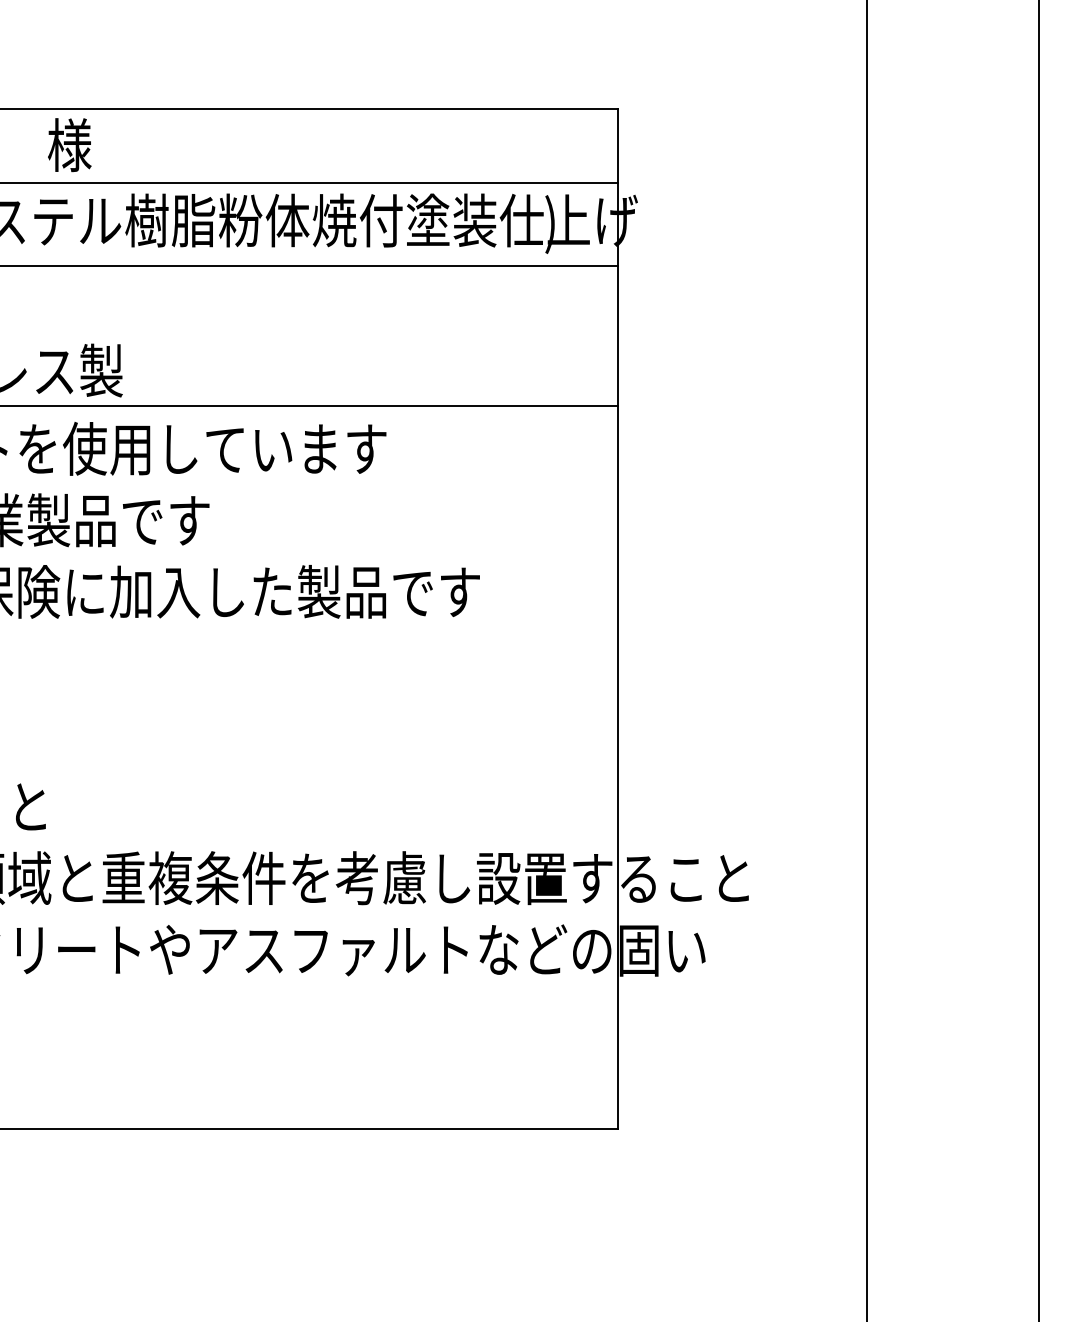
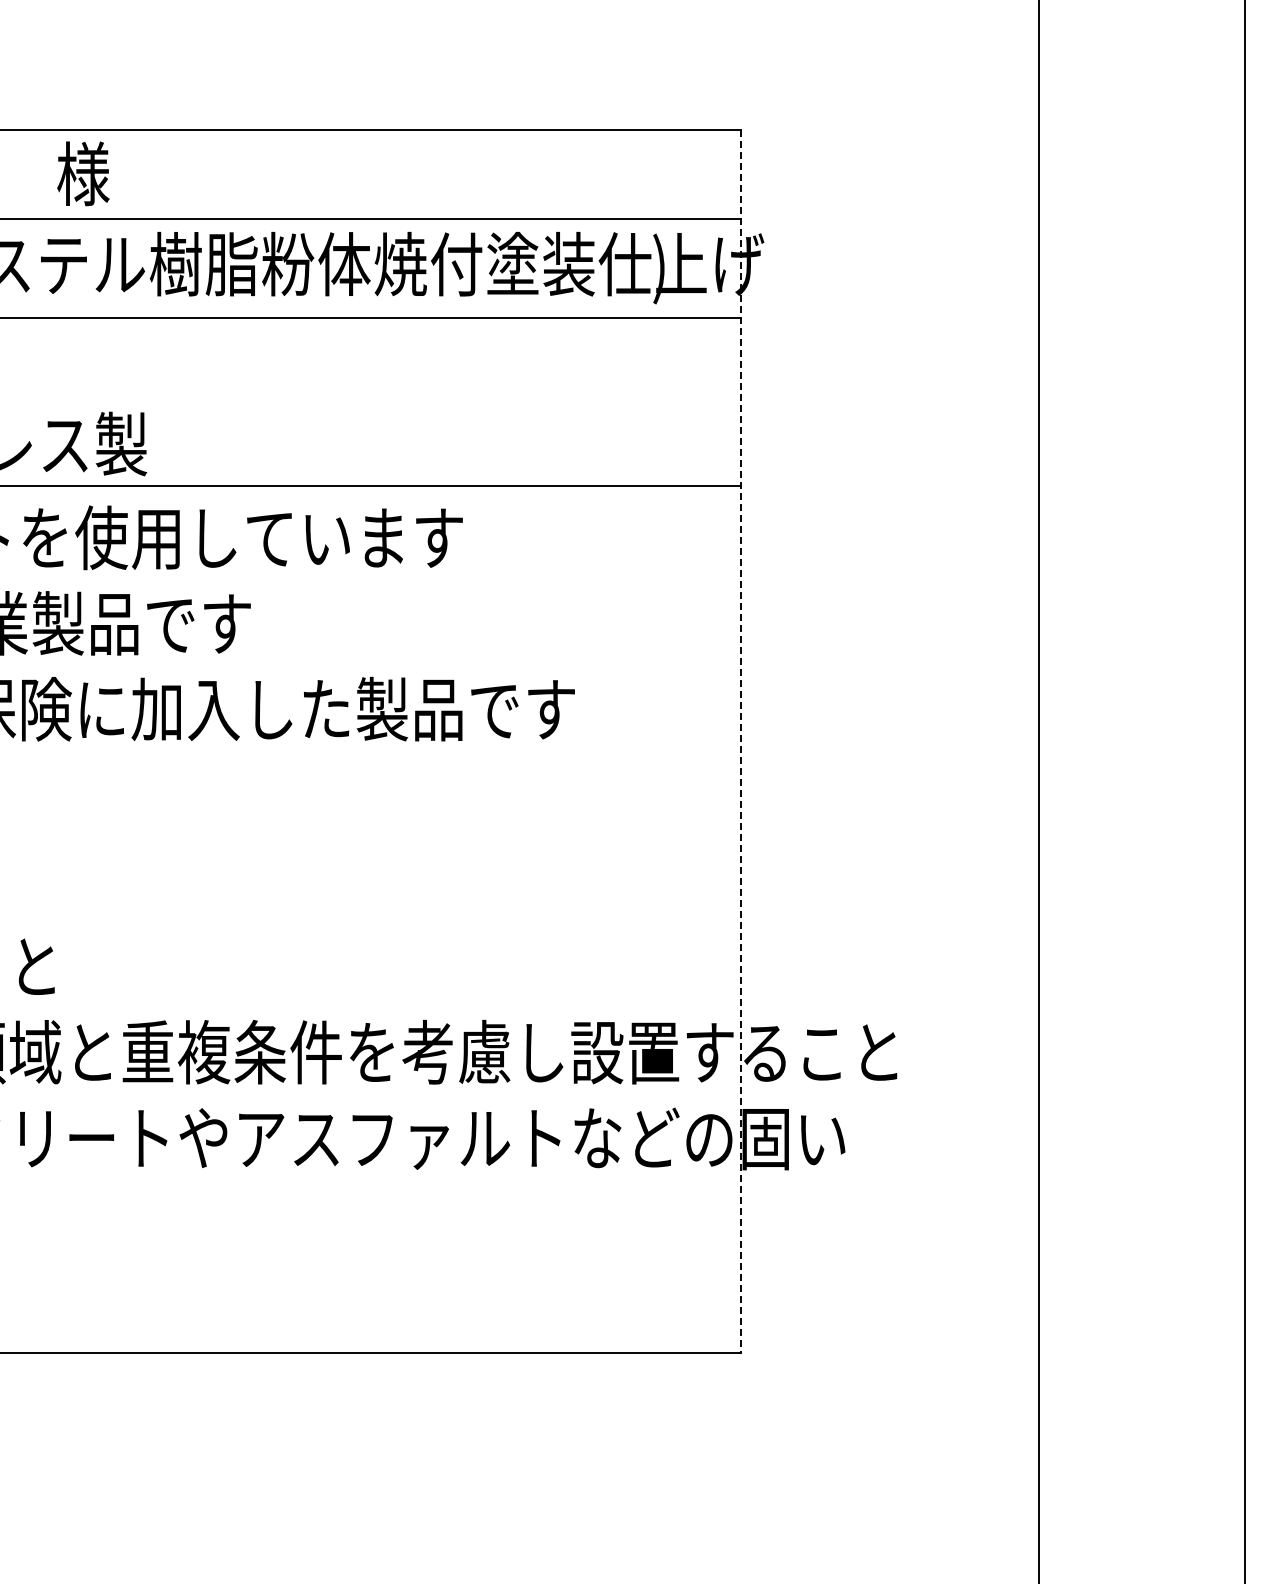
line: (618, 618) -> (740, 741), solid -> dashed

